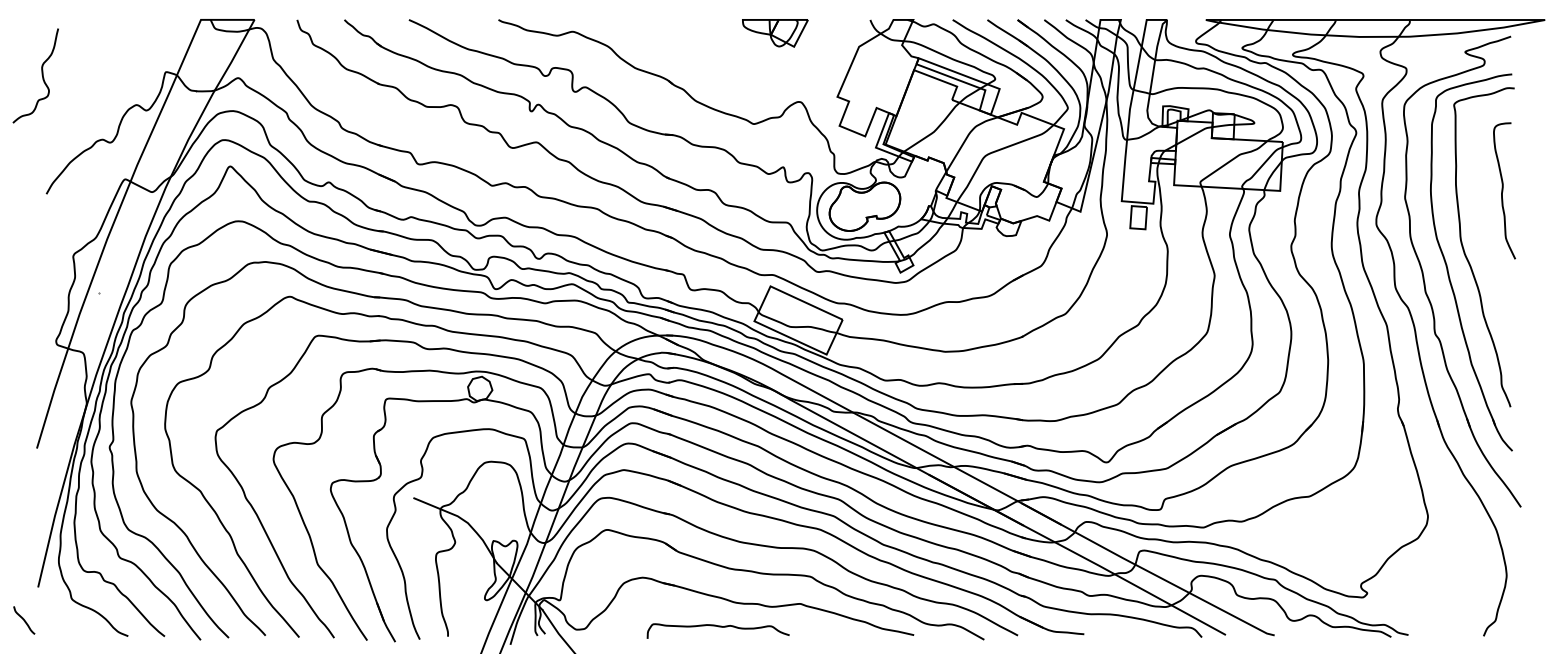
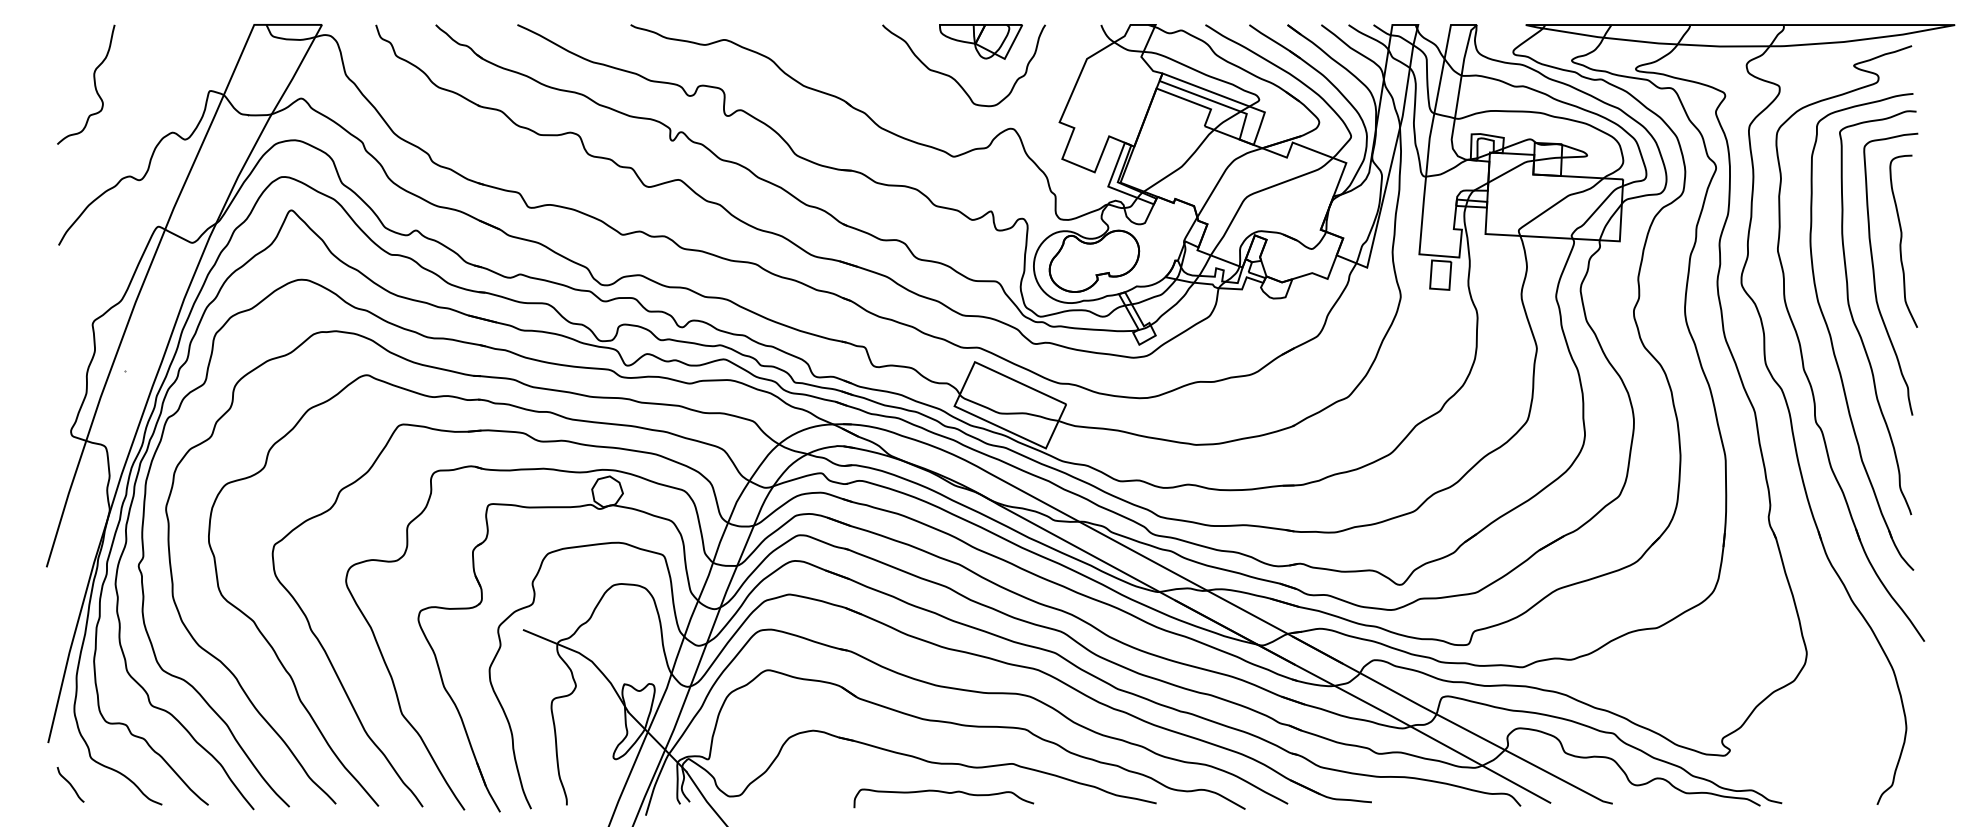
curve: (752, 60) -> (952, 76), added
curve: (41, 73) -> (93, 81), moved
curve: (1482, 220) -> (1875, 278), added
curve: (24, 620) -> (70, 784), moved
curve: (718, 627) -> (944, 793), moved

